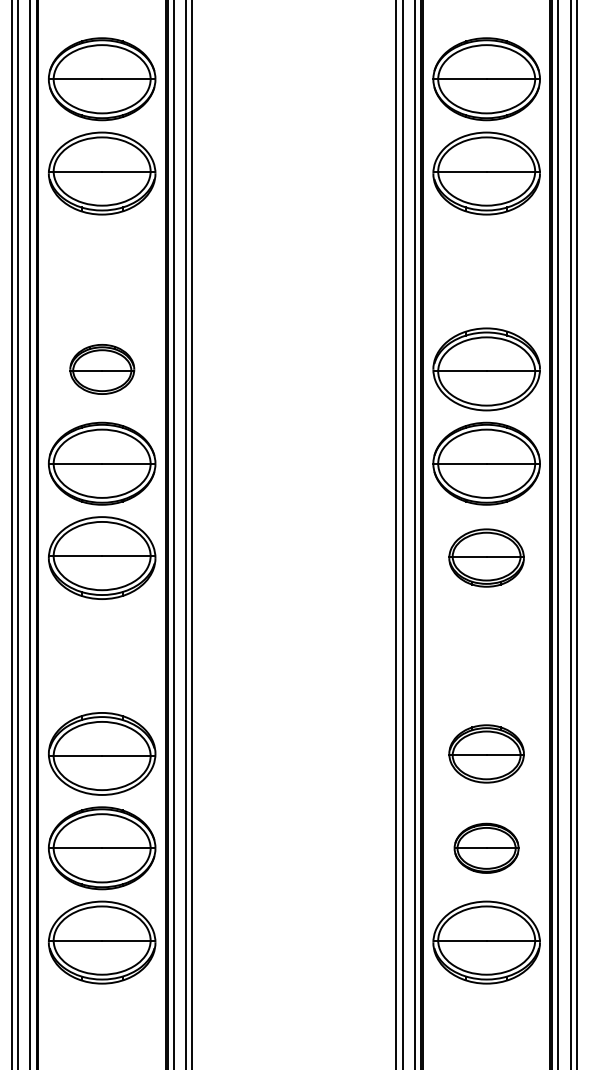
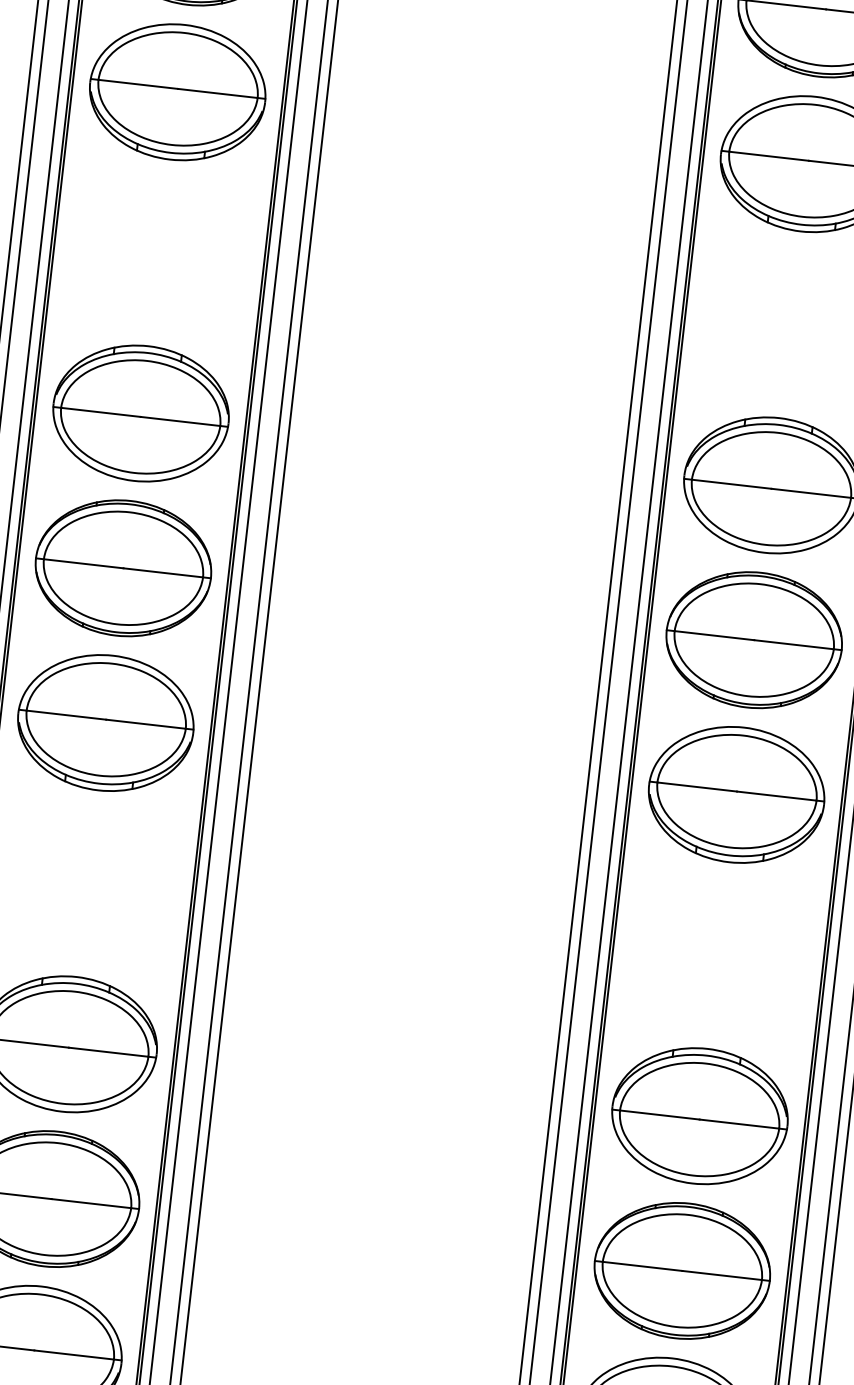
part: (102, 369) -> (141, 413), size x1.67
part: (486, 557) -> (736, 793), size x1.43
part: (486, 753) -> (699, 1115), size x1.43
part: (486, 848) -> (682, 1271), size x1.67

